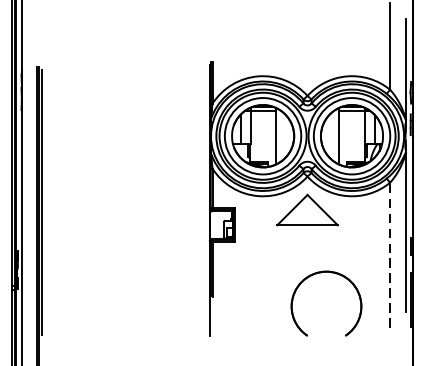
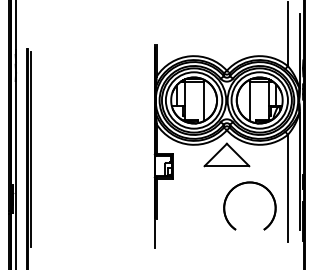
line: (389, 254) -> (287, 187), dashed -> solid
part: (319, 274) -> (244, 184), moved

